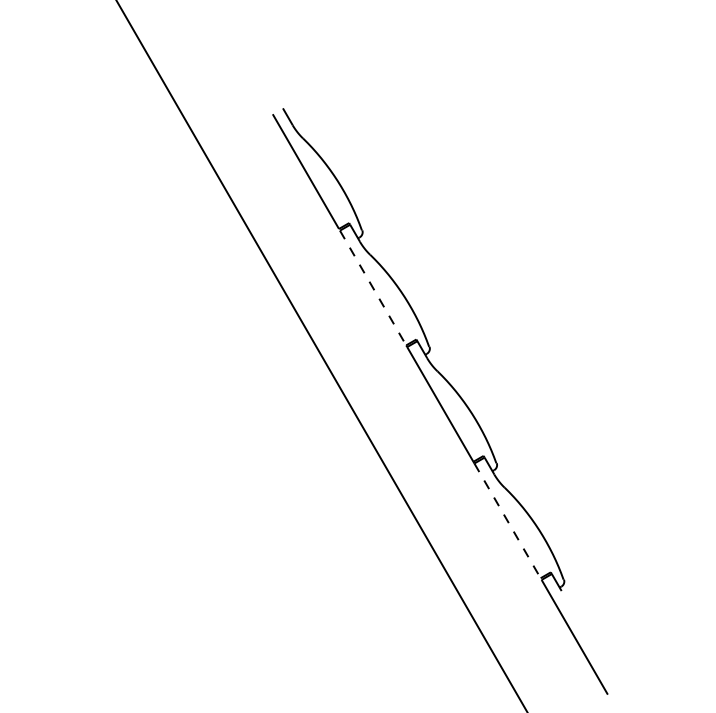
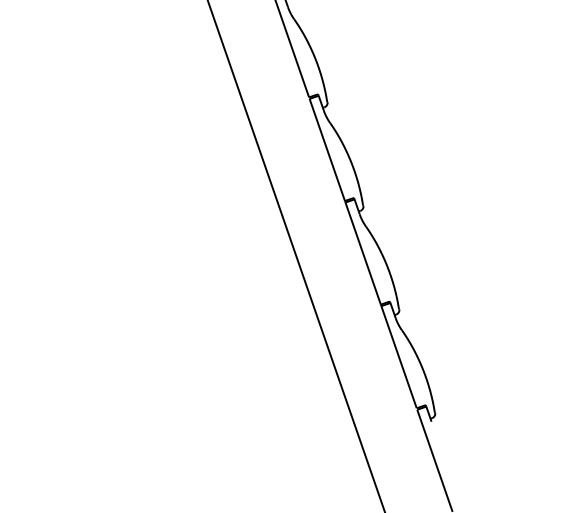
line: (373, 288) -> (327, 150), dashed -> solid
line: (507, 521) -> (398, 357), dashed -> solid

